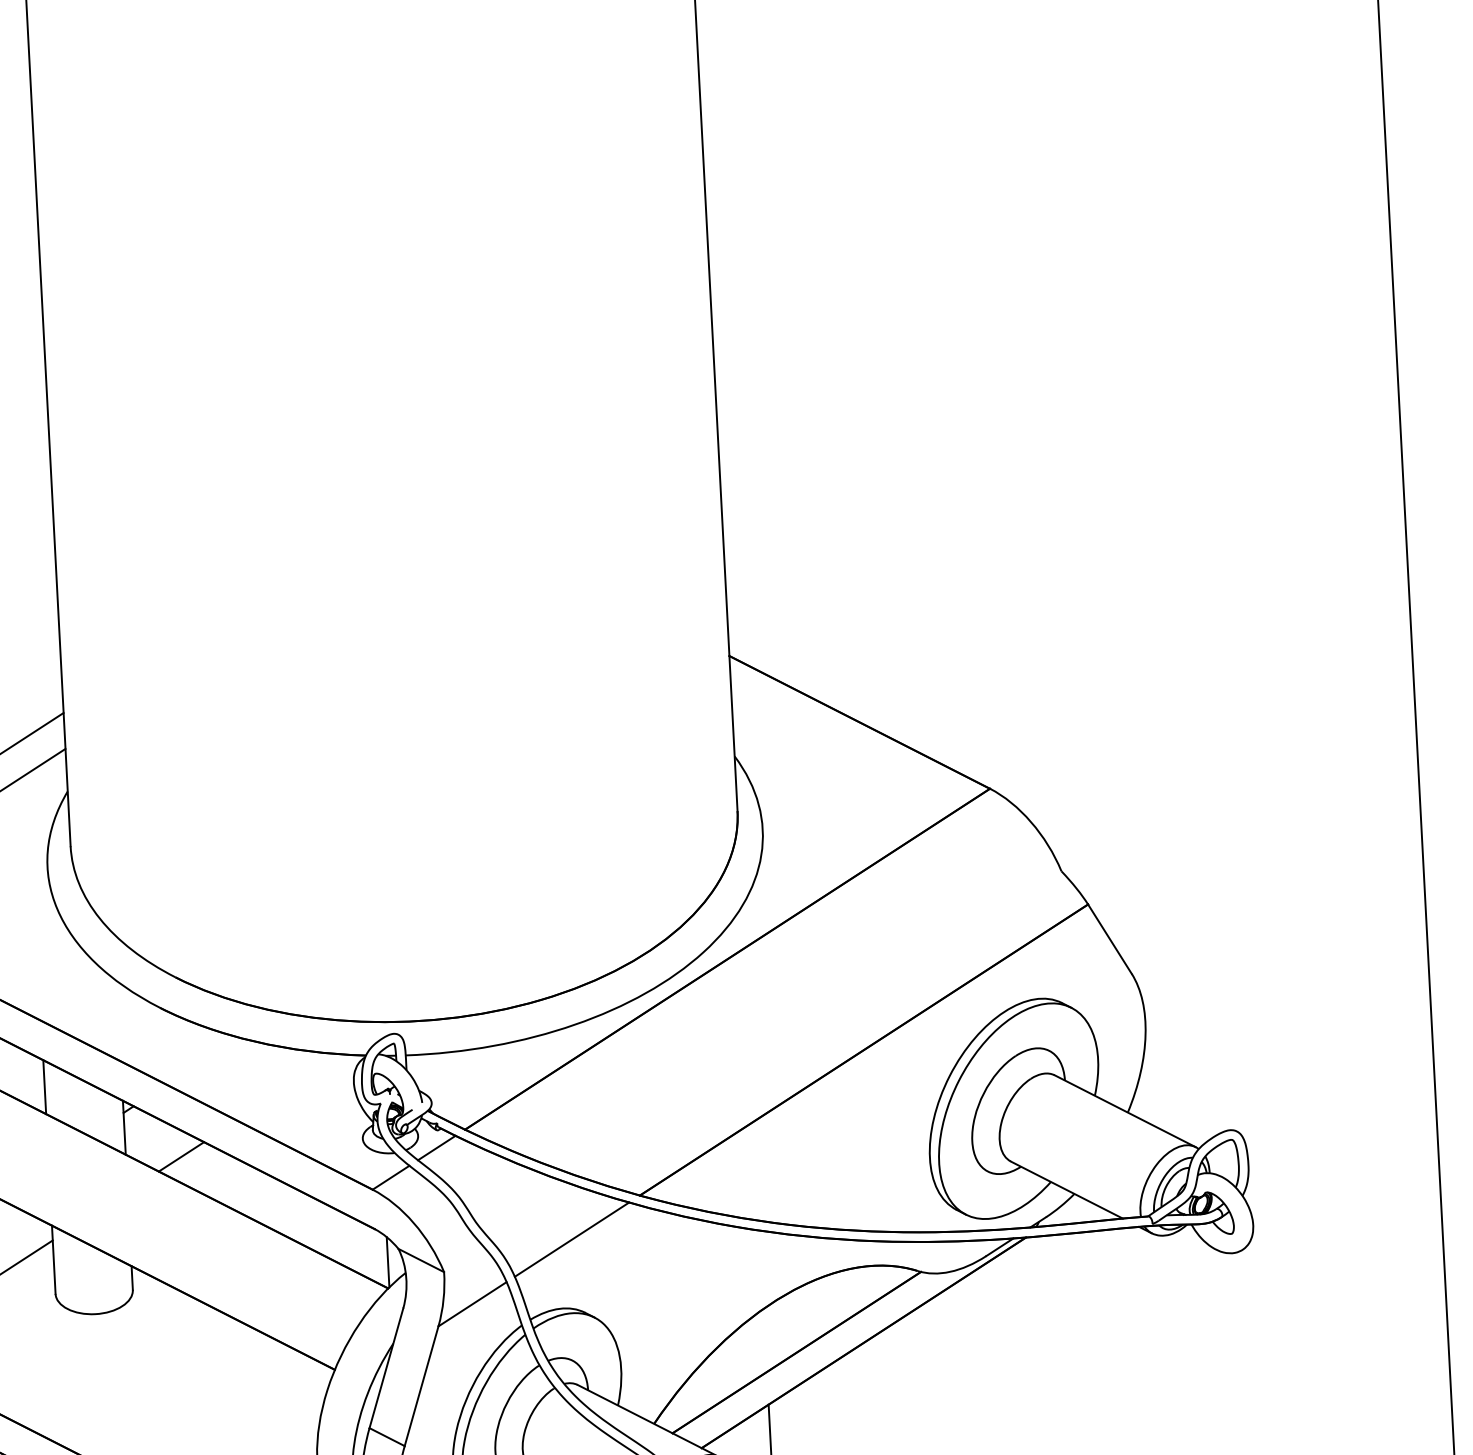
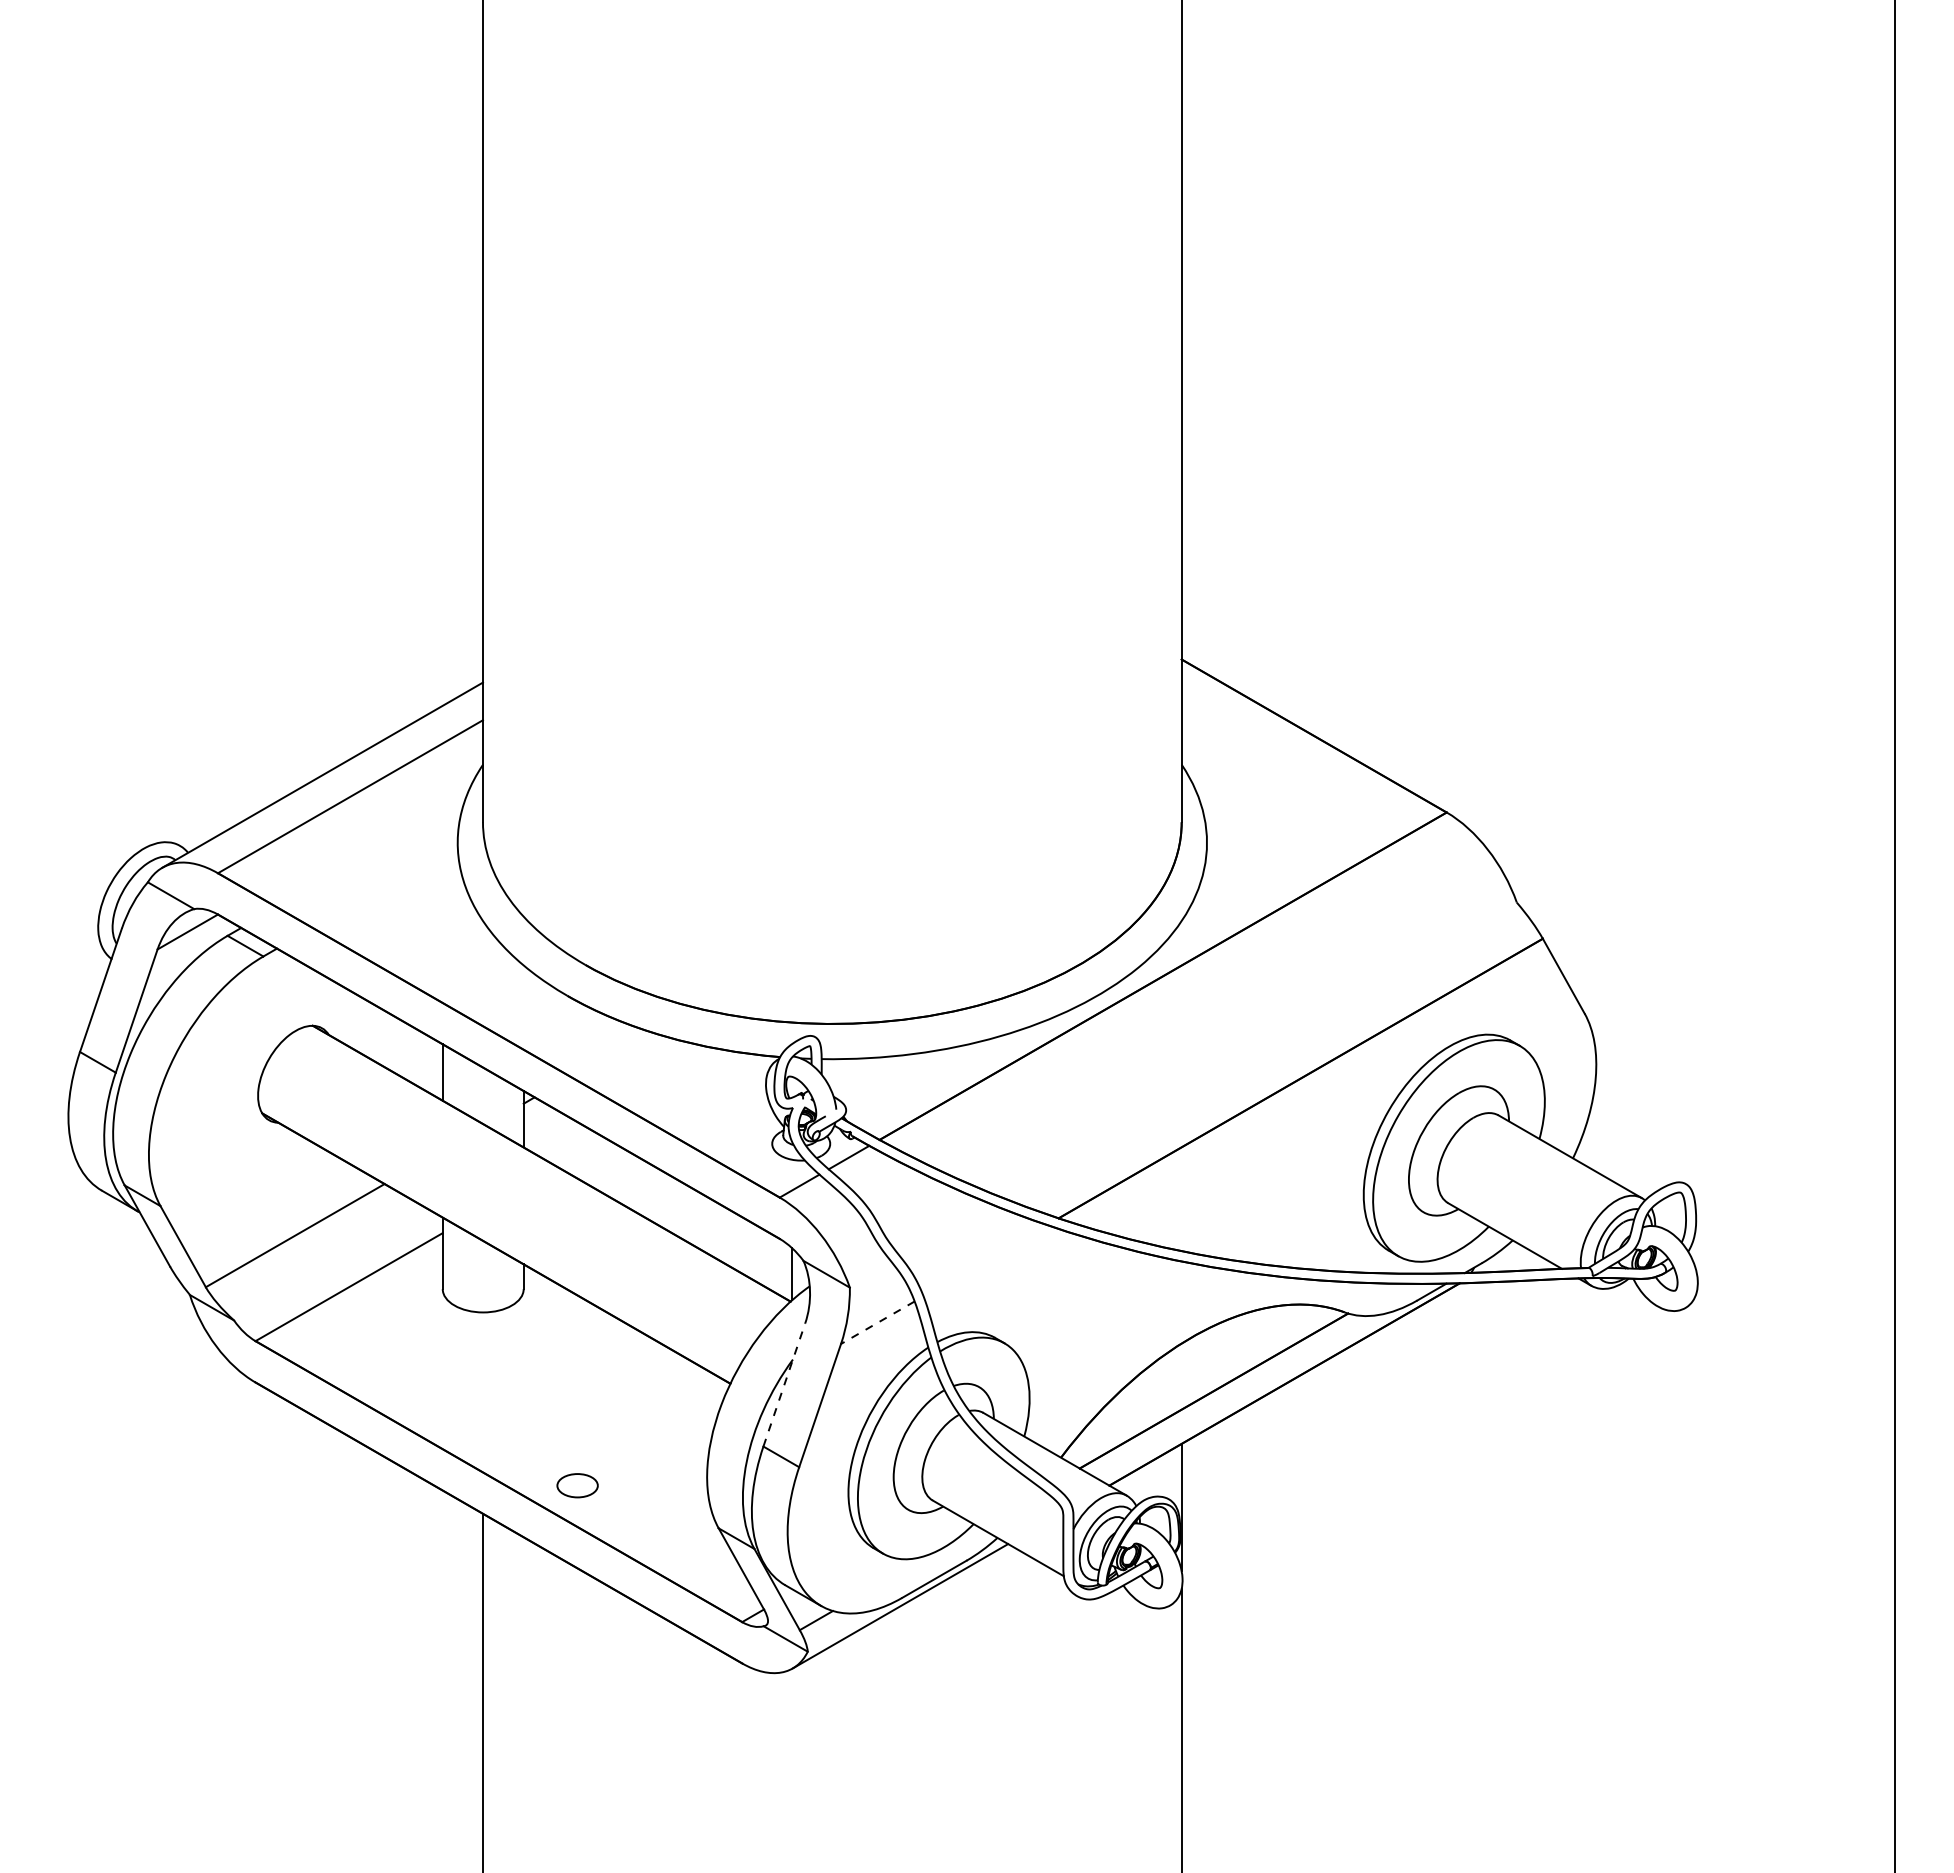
line: (181, 1156) -> (581, 1152), removed
line: (572, 1239) -> (985, 1260), removed
line: (472, 1304) -> (877, 1322), solid -> dashed
line: (386, 1367) -> (784, 1384), solid -> dashed

